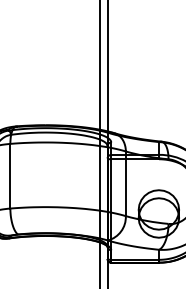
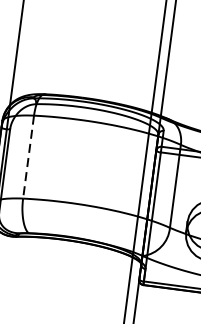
line: (10, 176) -> (28, 157), solid -> dashed

